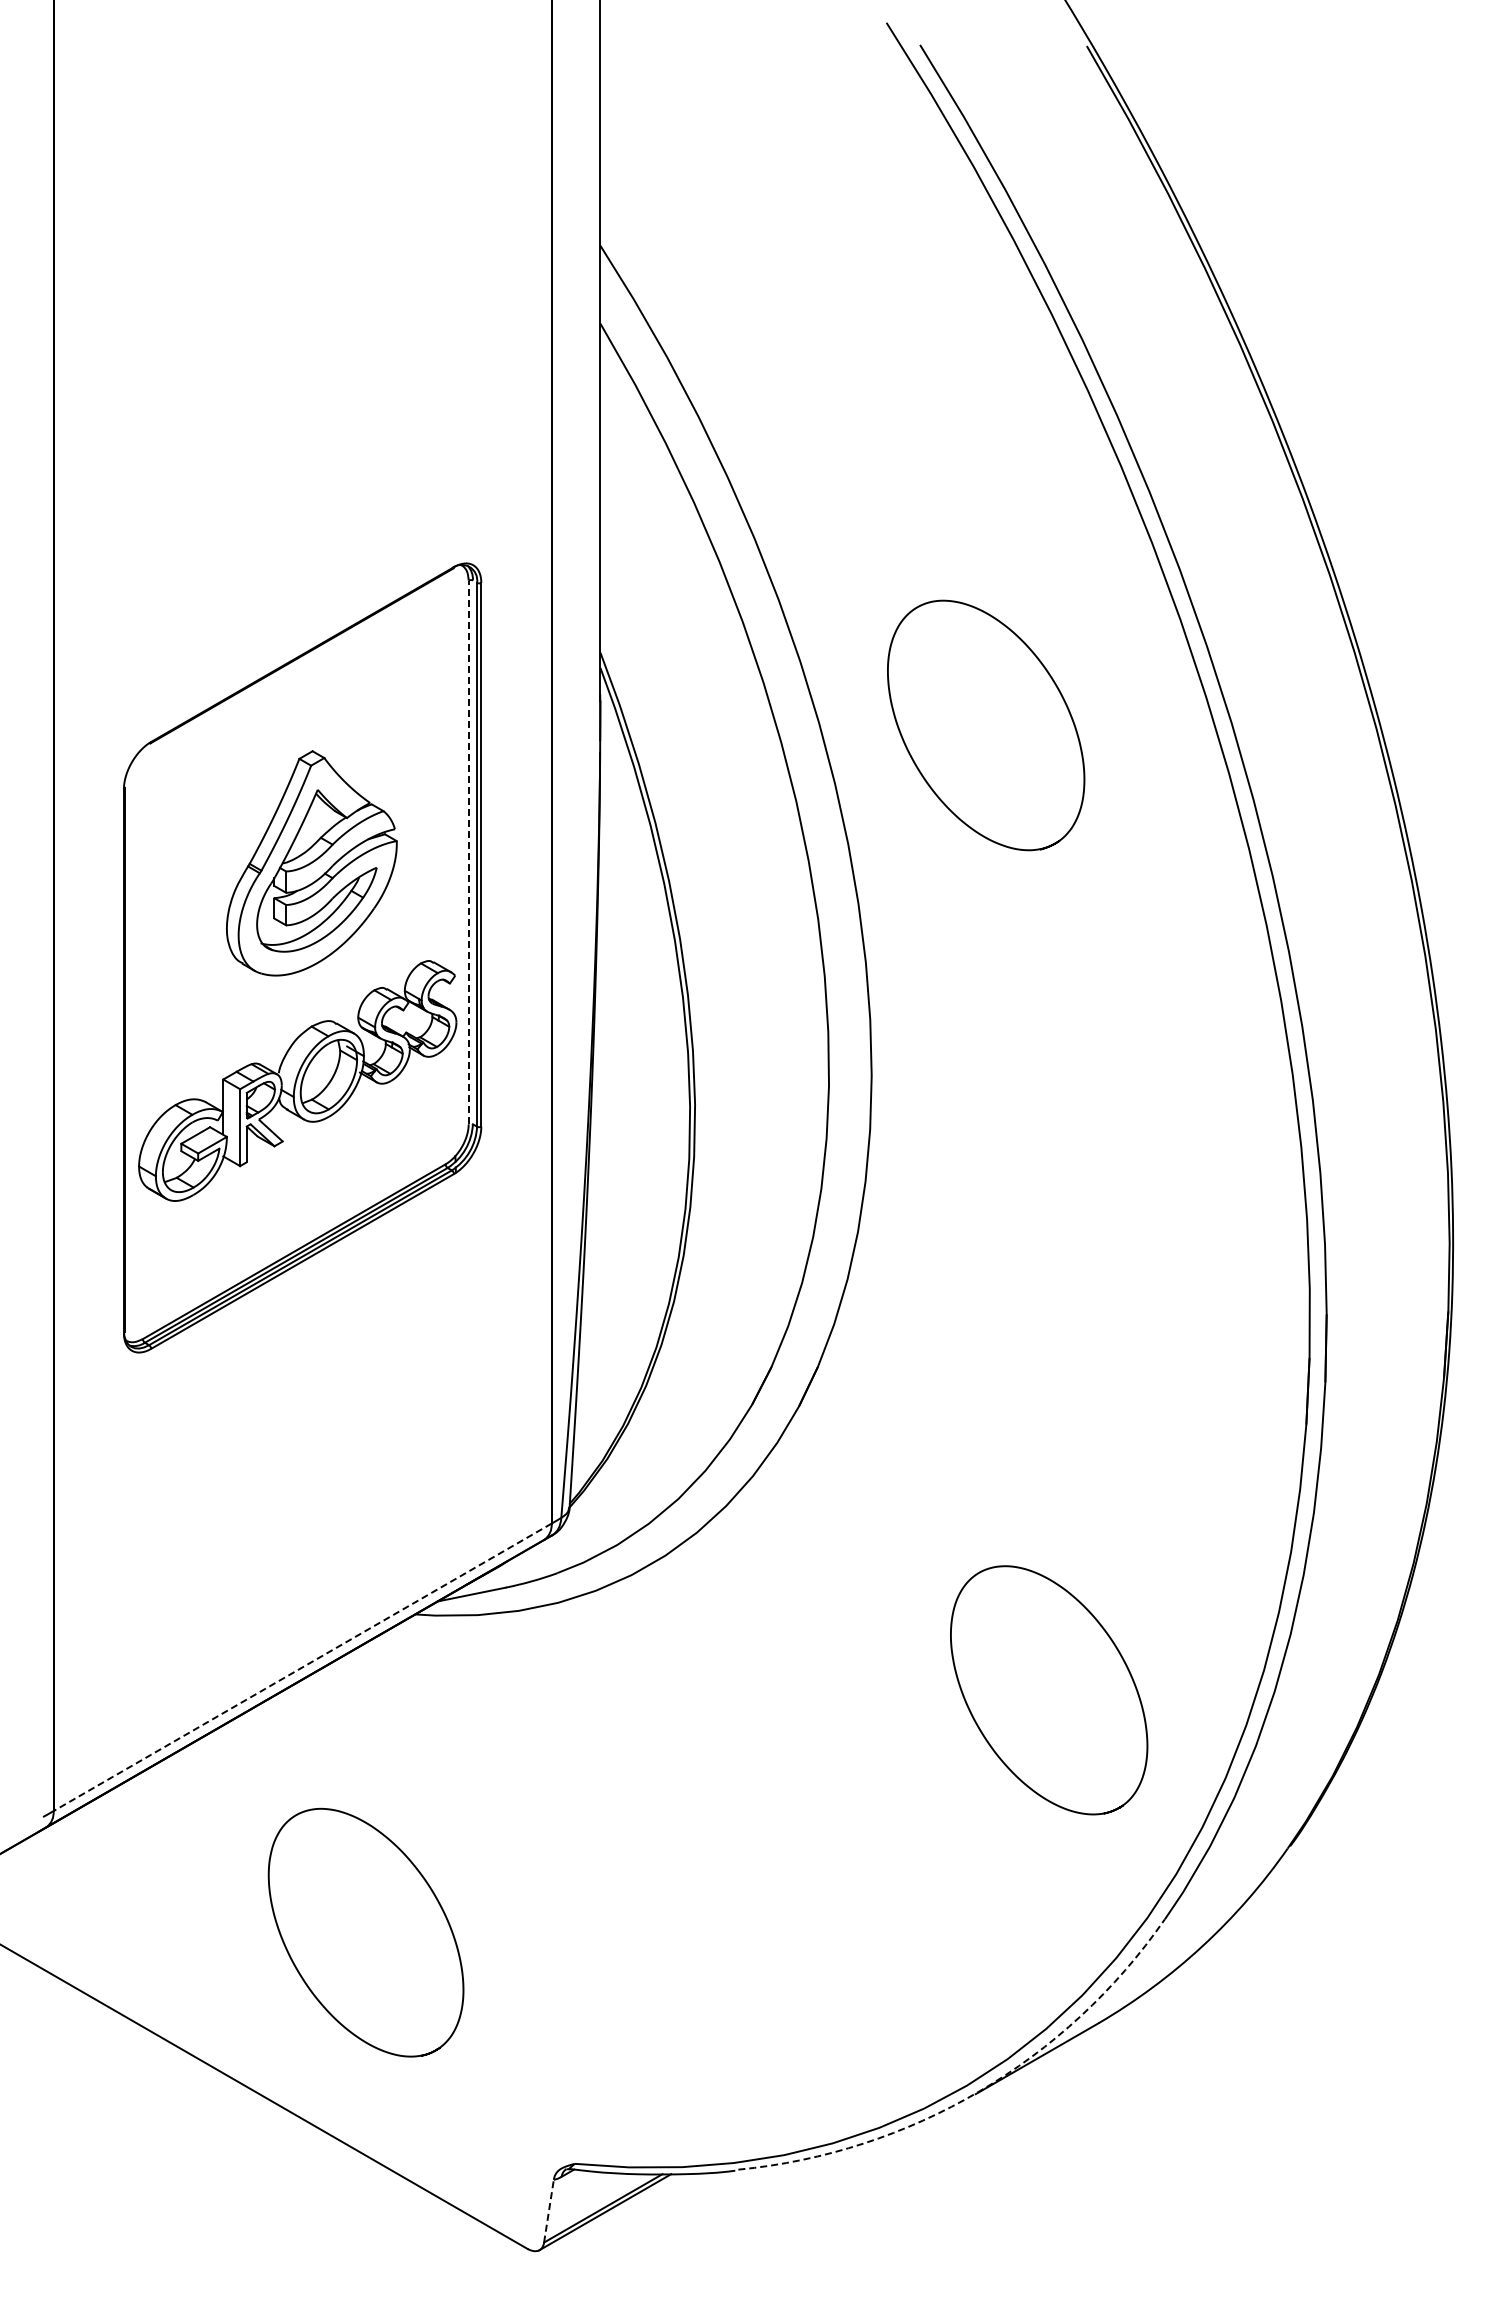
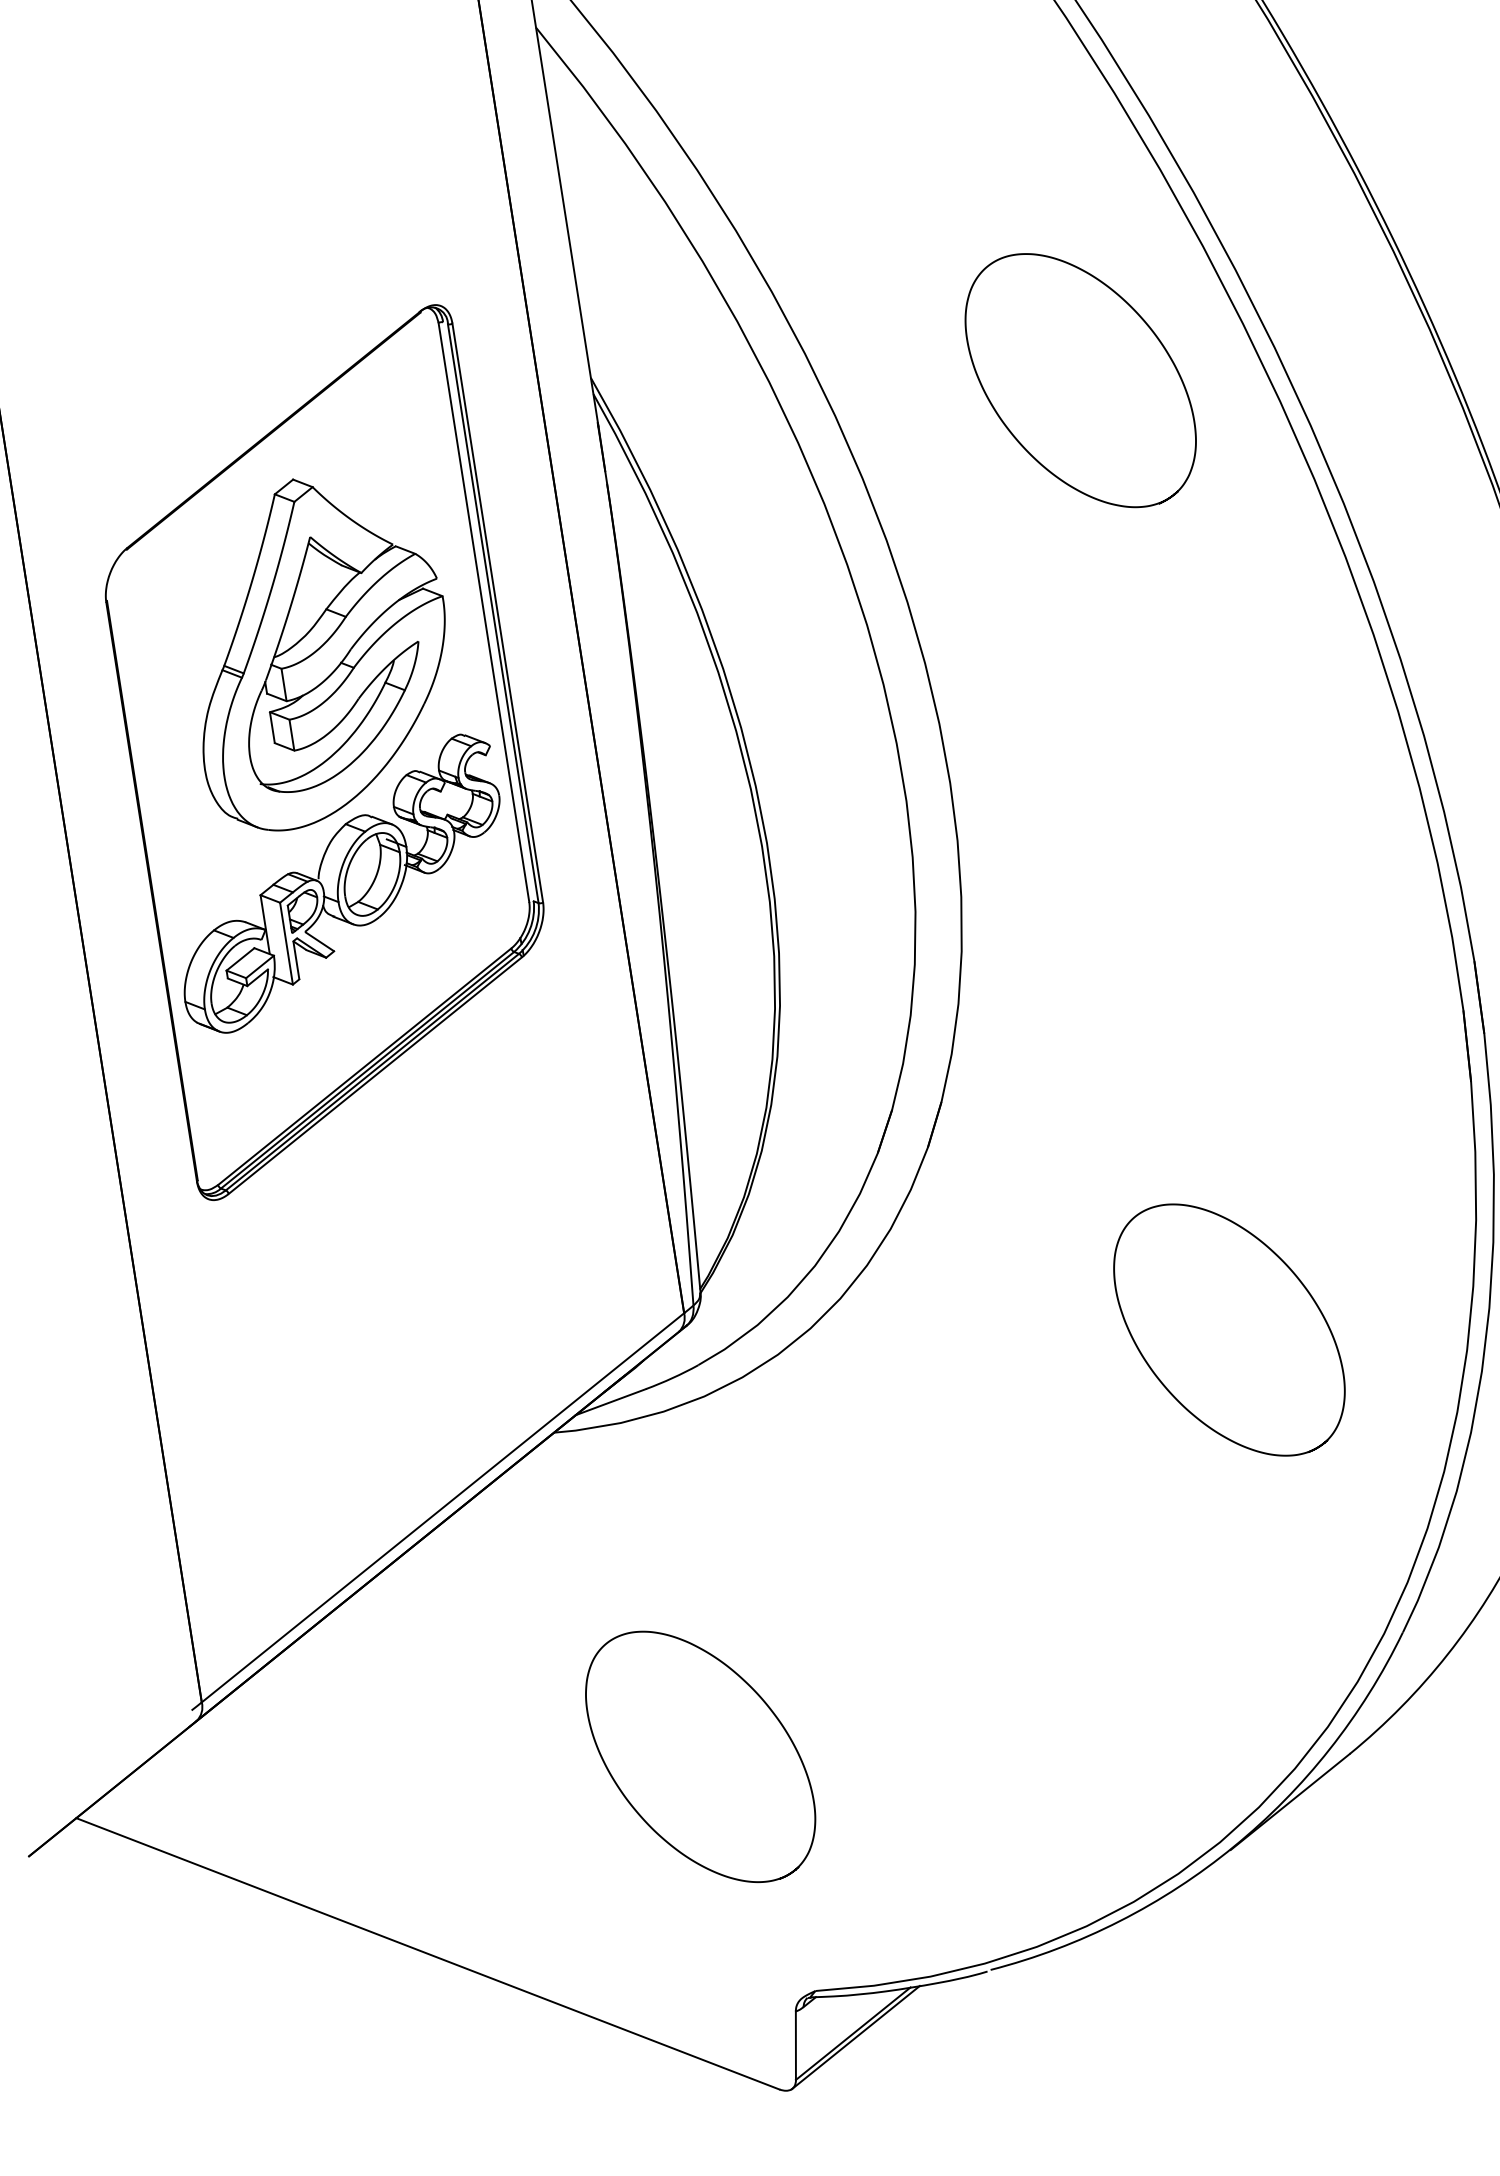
curve: (1055, 686) -> (1148, 327), moved
line: (468, 852) -> (483, 612), dashed -> solid
part: (311, 863) -> (318, 650), size x1.43
curve: (1118, 1653) -> (1297, 1279), moved
line: (302, 1667) -> (442, 1507), dashed -> solid
curve: (298, 1969) -> (634, 1807), moved
arc: (979, 2091) -> (1234, 1846), dashed -> solid
line: (548, 2211) -> (795, 2046), dashed -> solid

